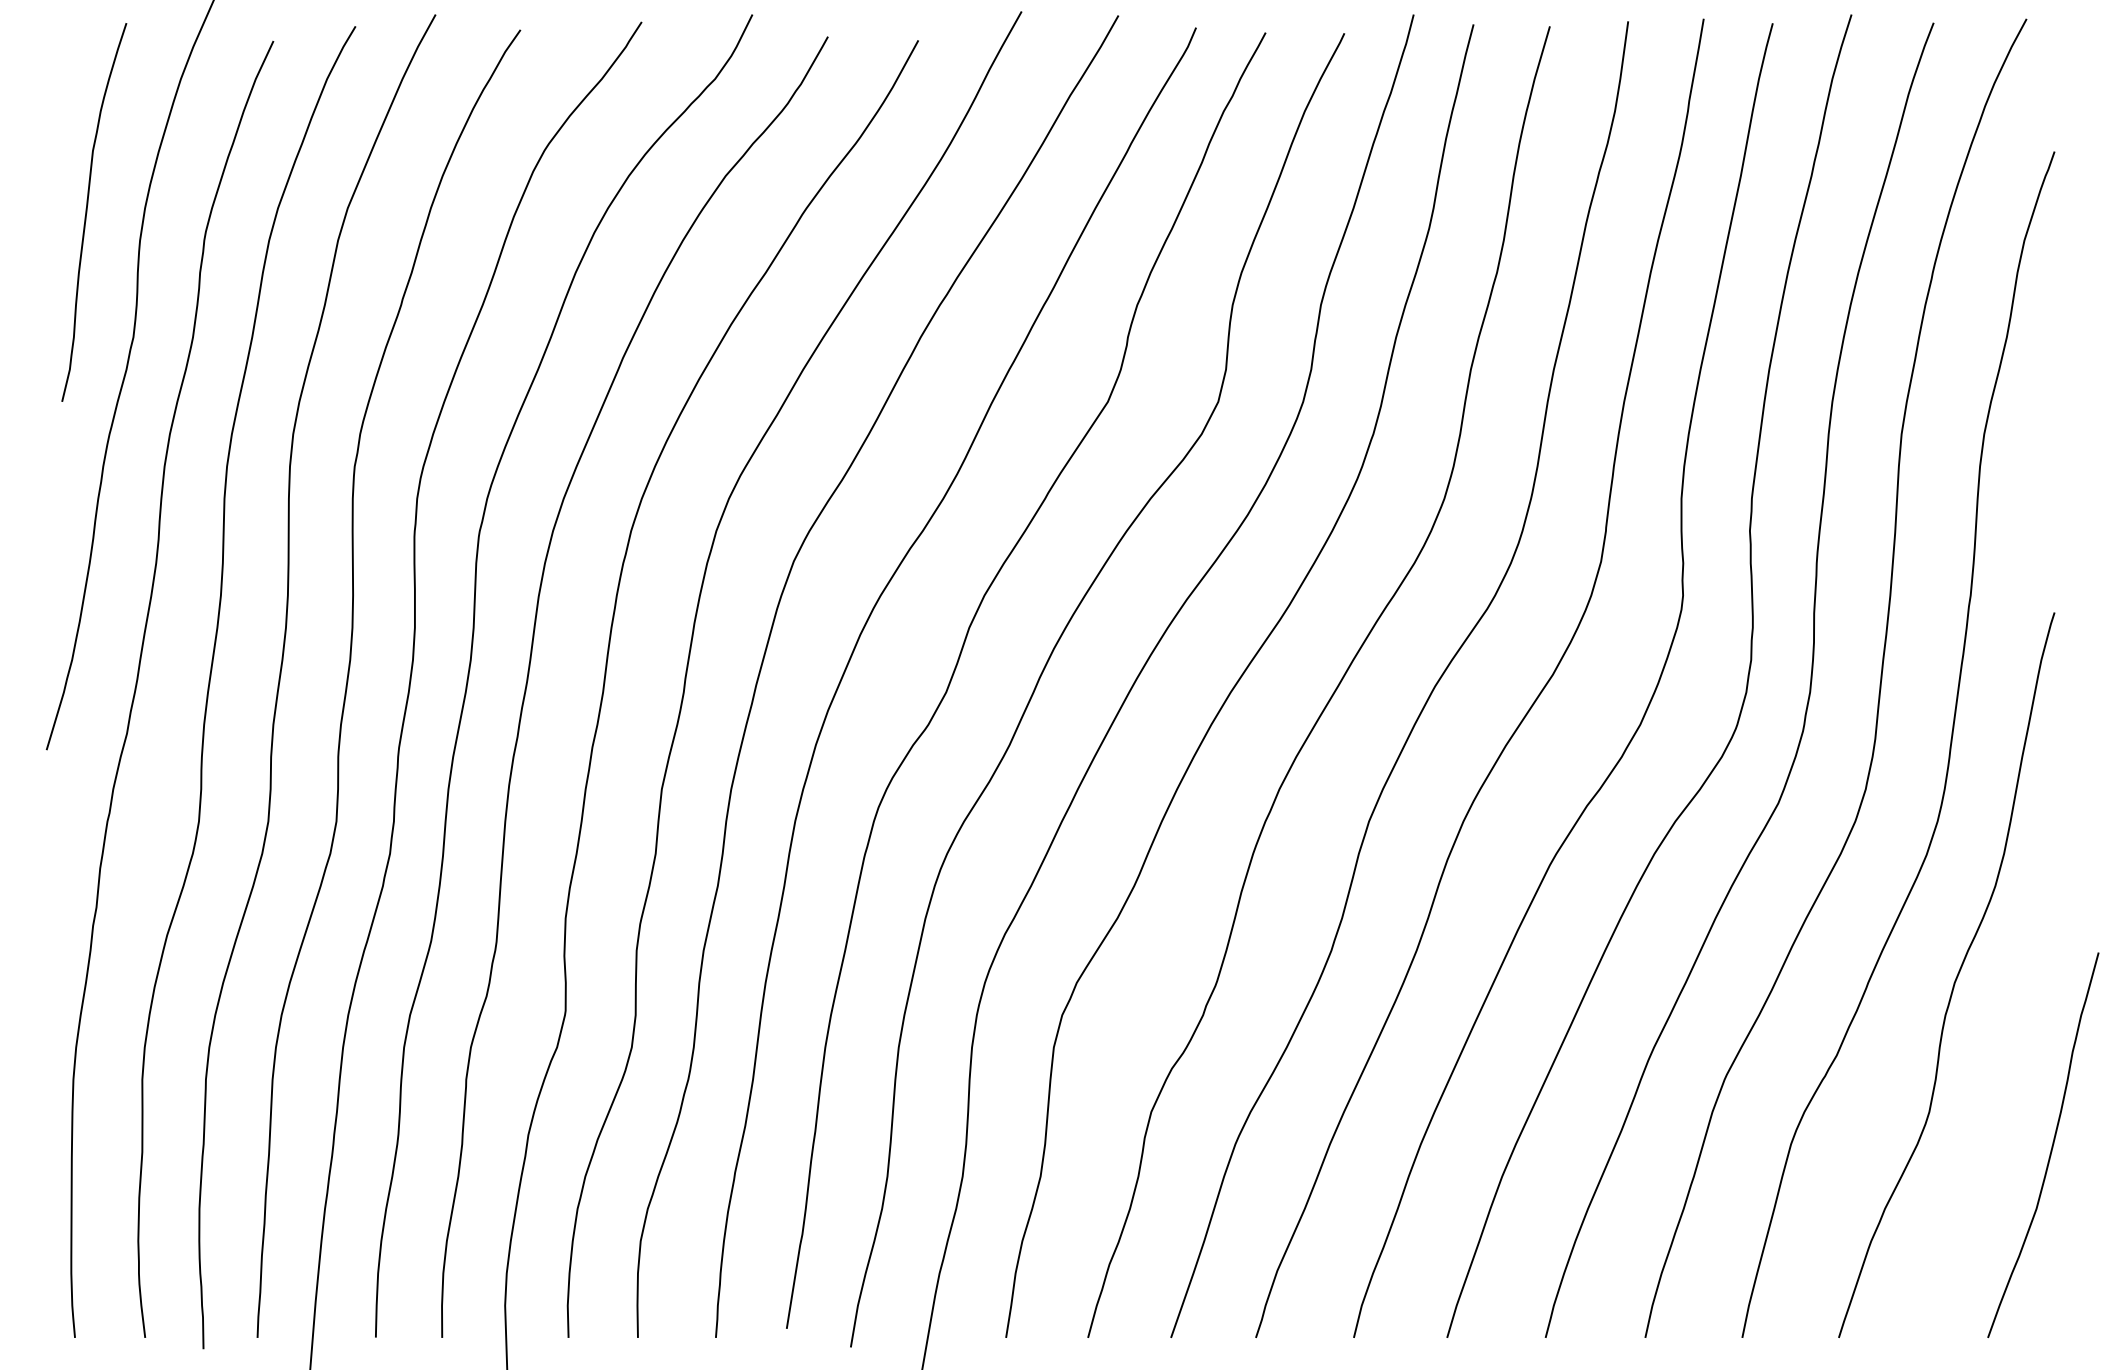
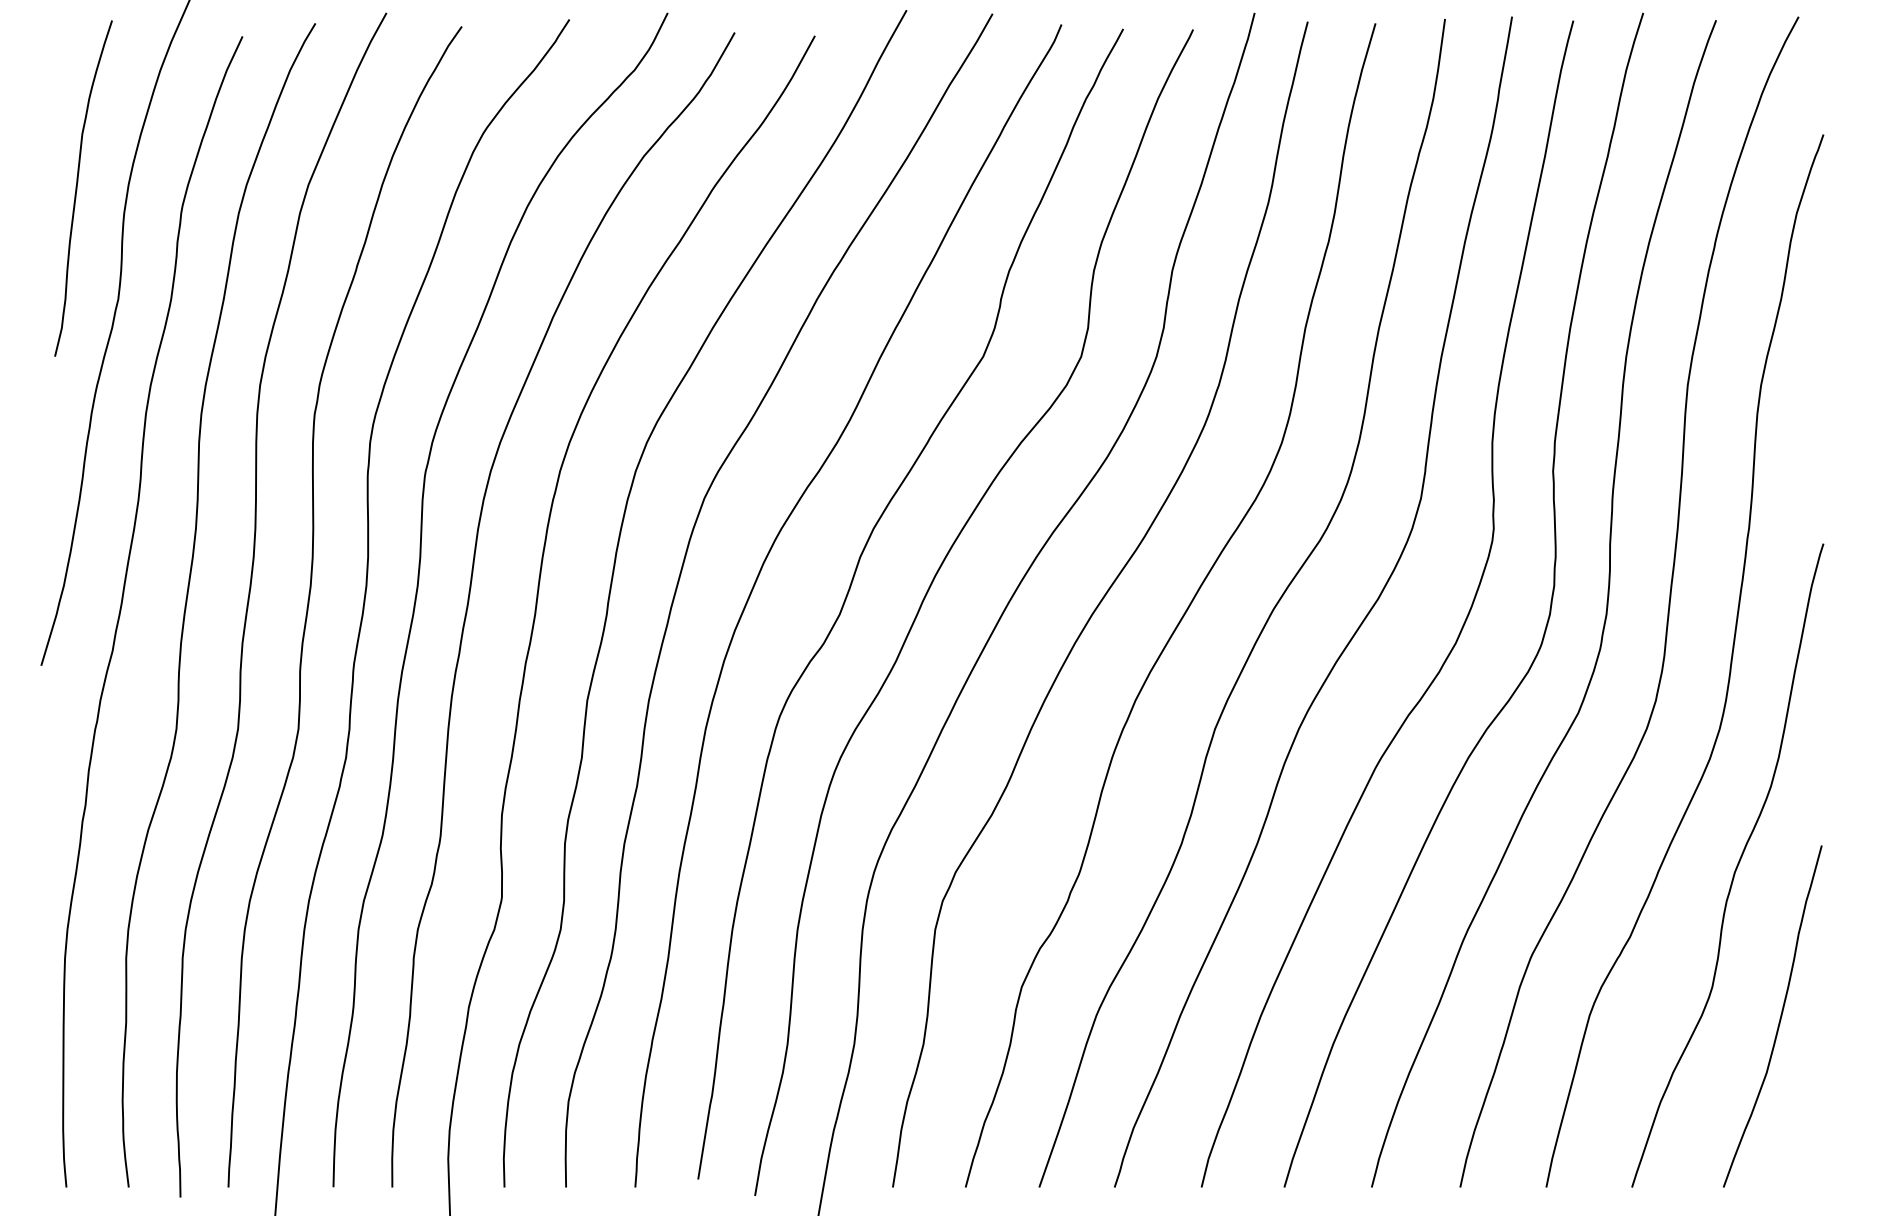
curve: (2051, 1146) -> (1779, 1017), moved

